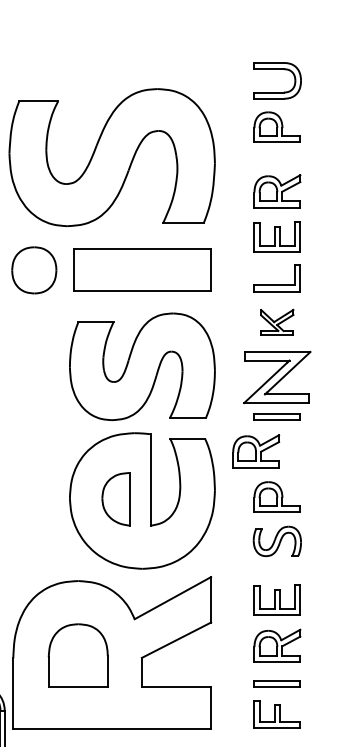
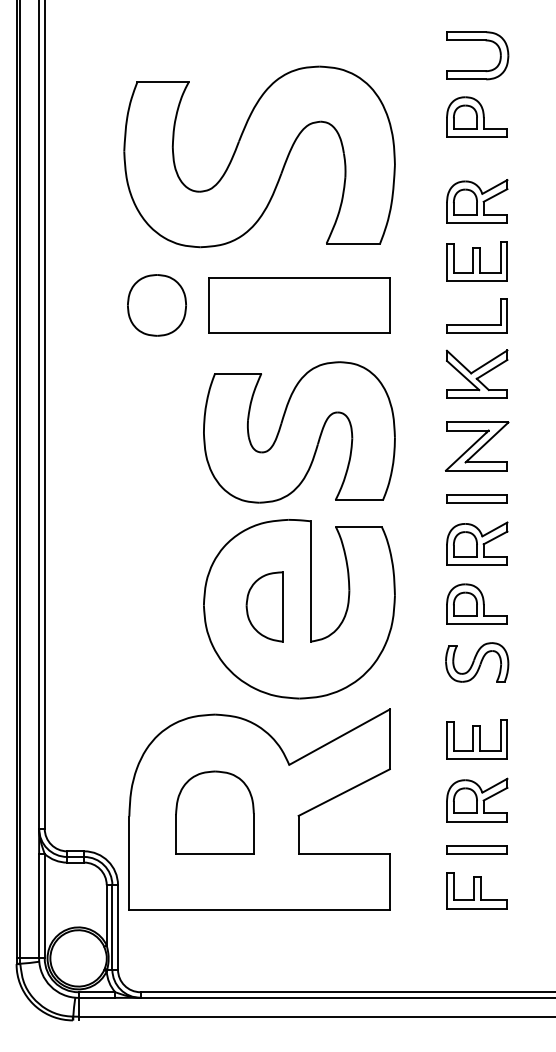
part: (276, 322) -> (476, 373), size x1.43
part: (277, 377) -> (477, 446), size x0.71
part: (256, 451) -> (477, 543), moved

